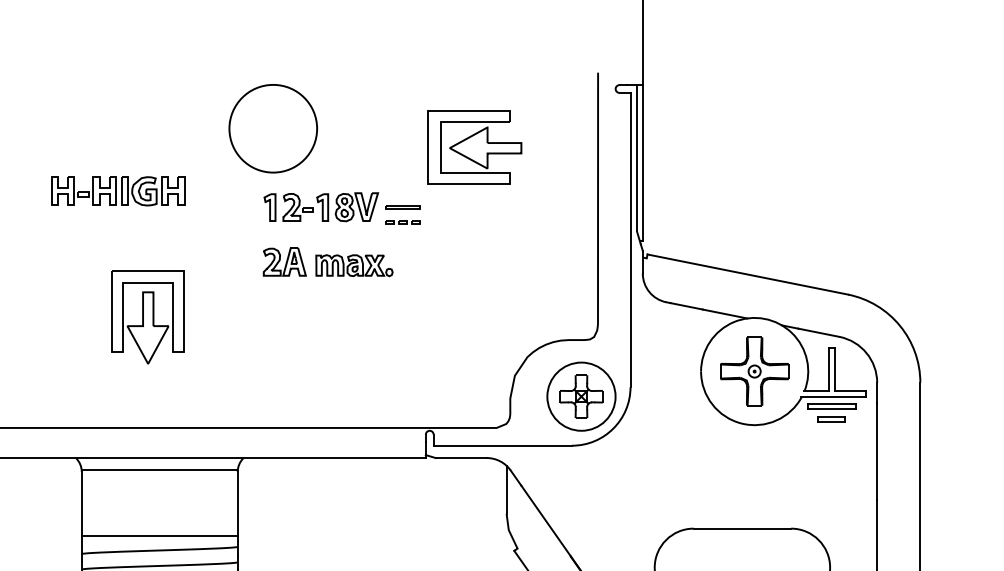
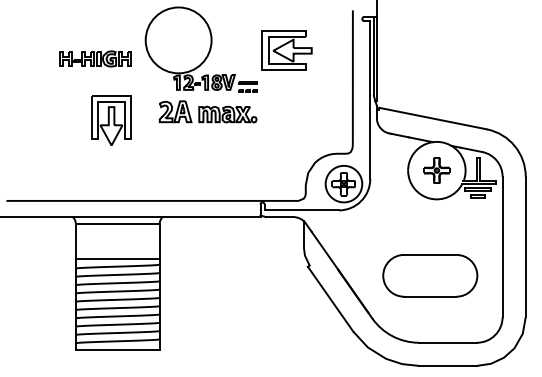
circle: (272, 127) -> (178, 39), size x1.4
part: (118, 190) -> (95, 58), moved
part: (327, 261) -> (207, 111), size x1.4
part: (148, 317) -> (111, 120), moved
part: (753, 371) -> (436, 170), size x0.7

